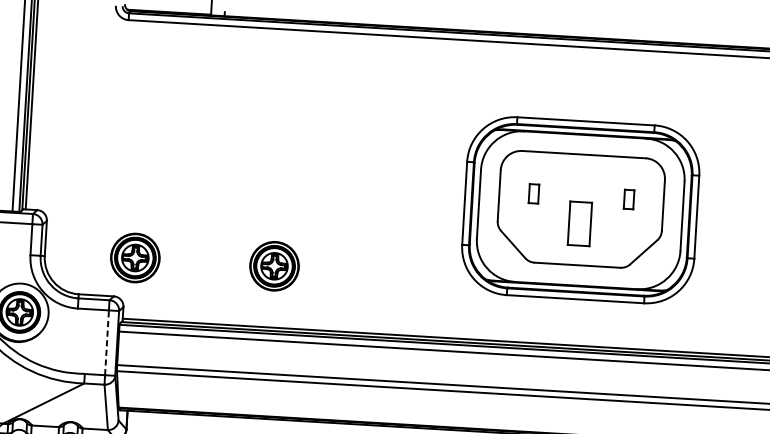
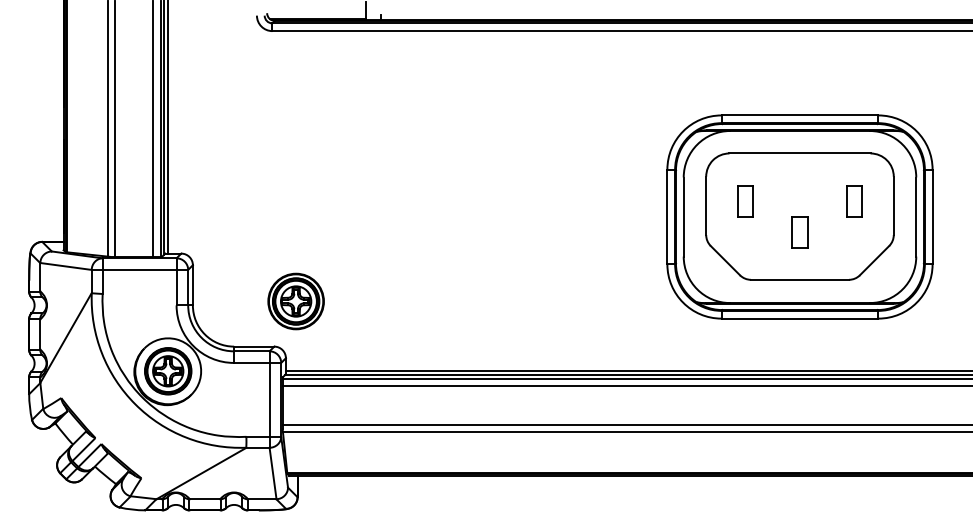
part: (533, 193) -> (745, 201), size x1.43
part: (629, 199) -> (854, 201), size x1.43
part: (579, 223) -> (799, 232), size x0.62
part: (273, 266) -> (454, 301), removed
line: (106, 342) -> (269, 399), dashed -> solid

